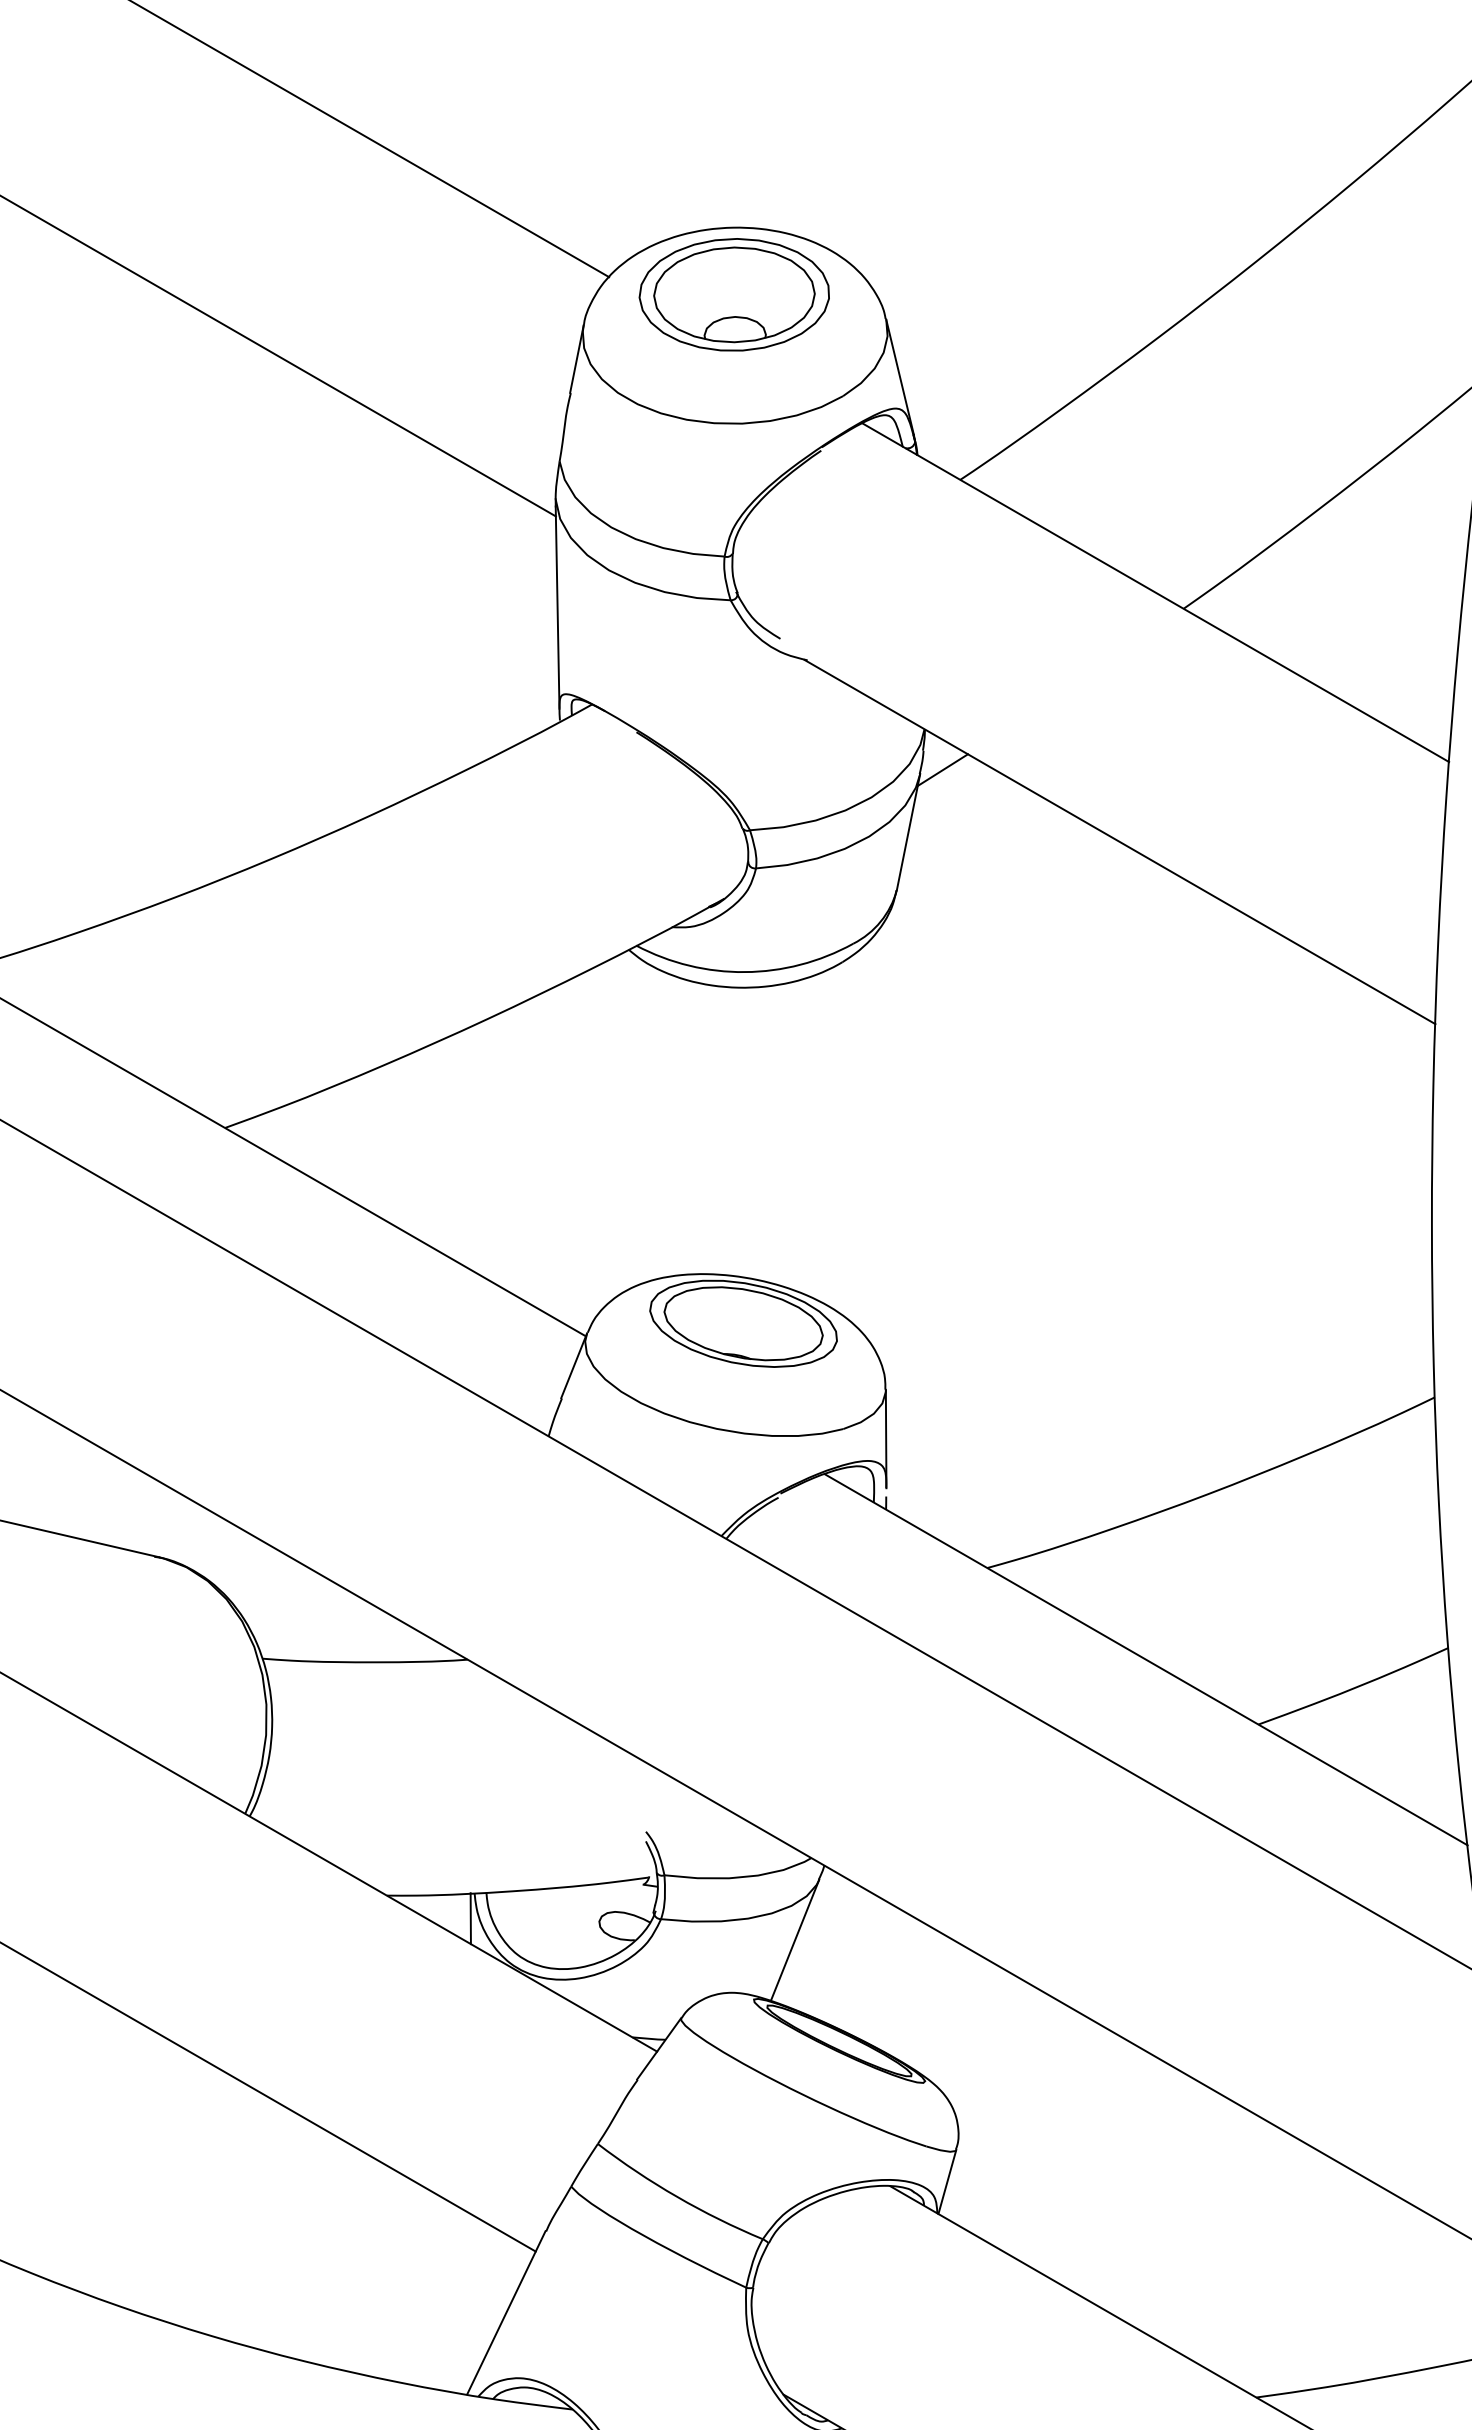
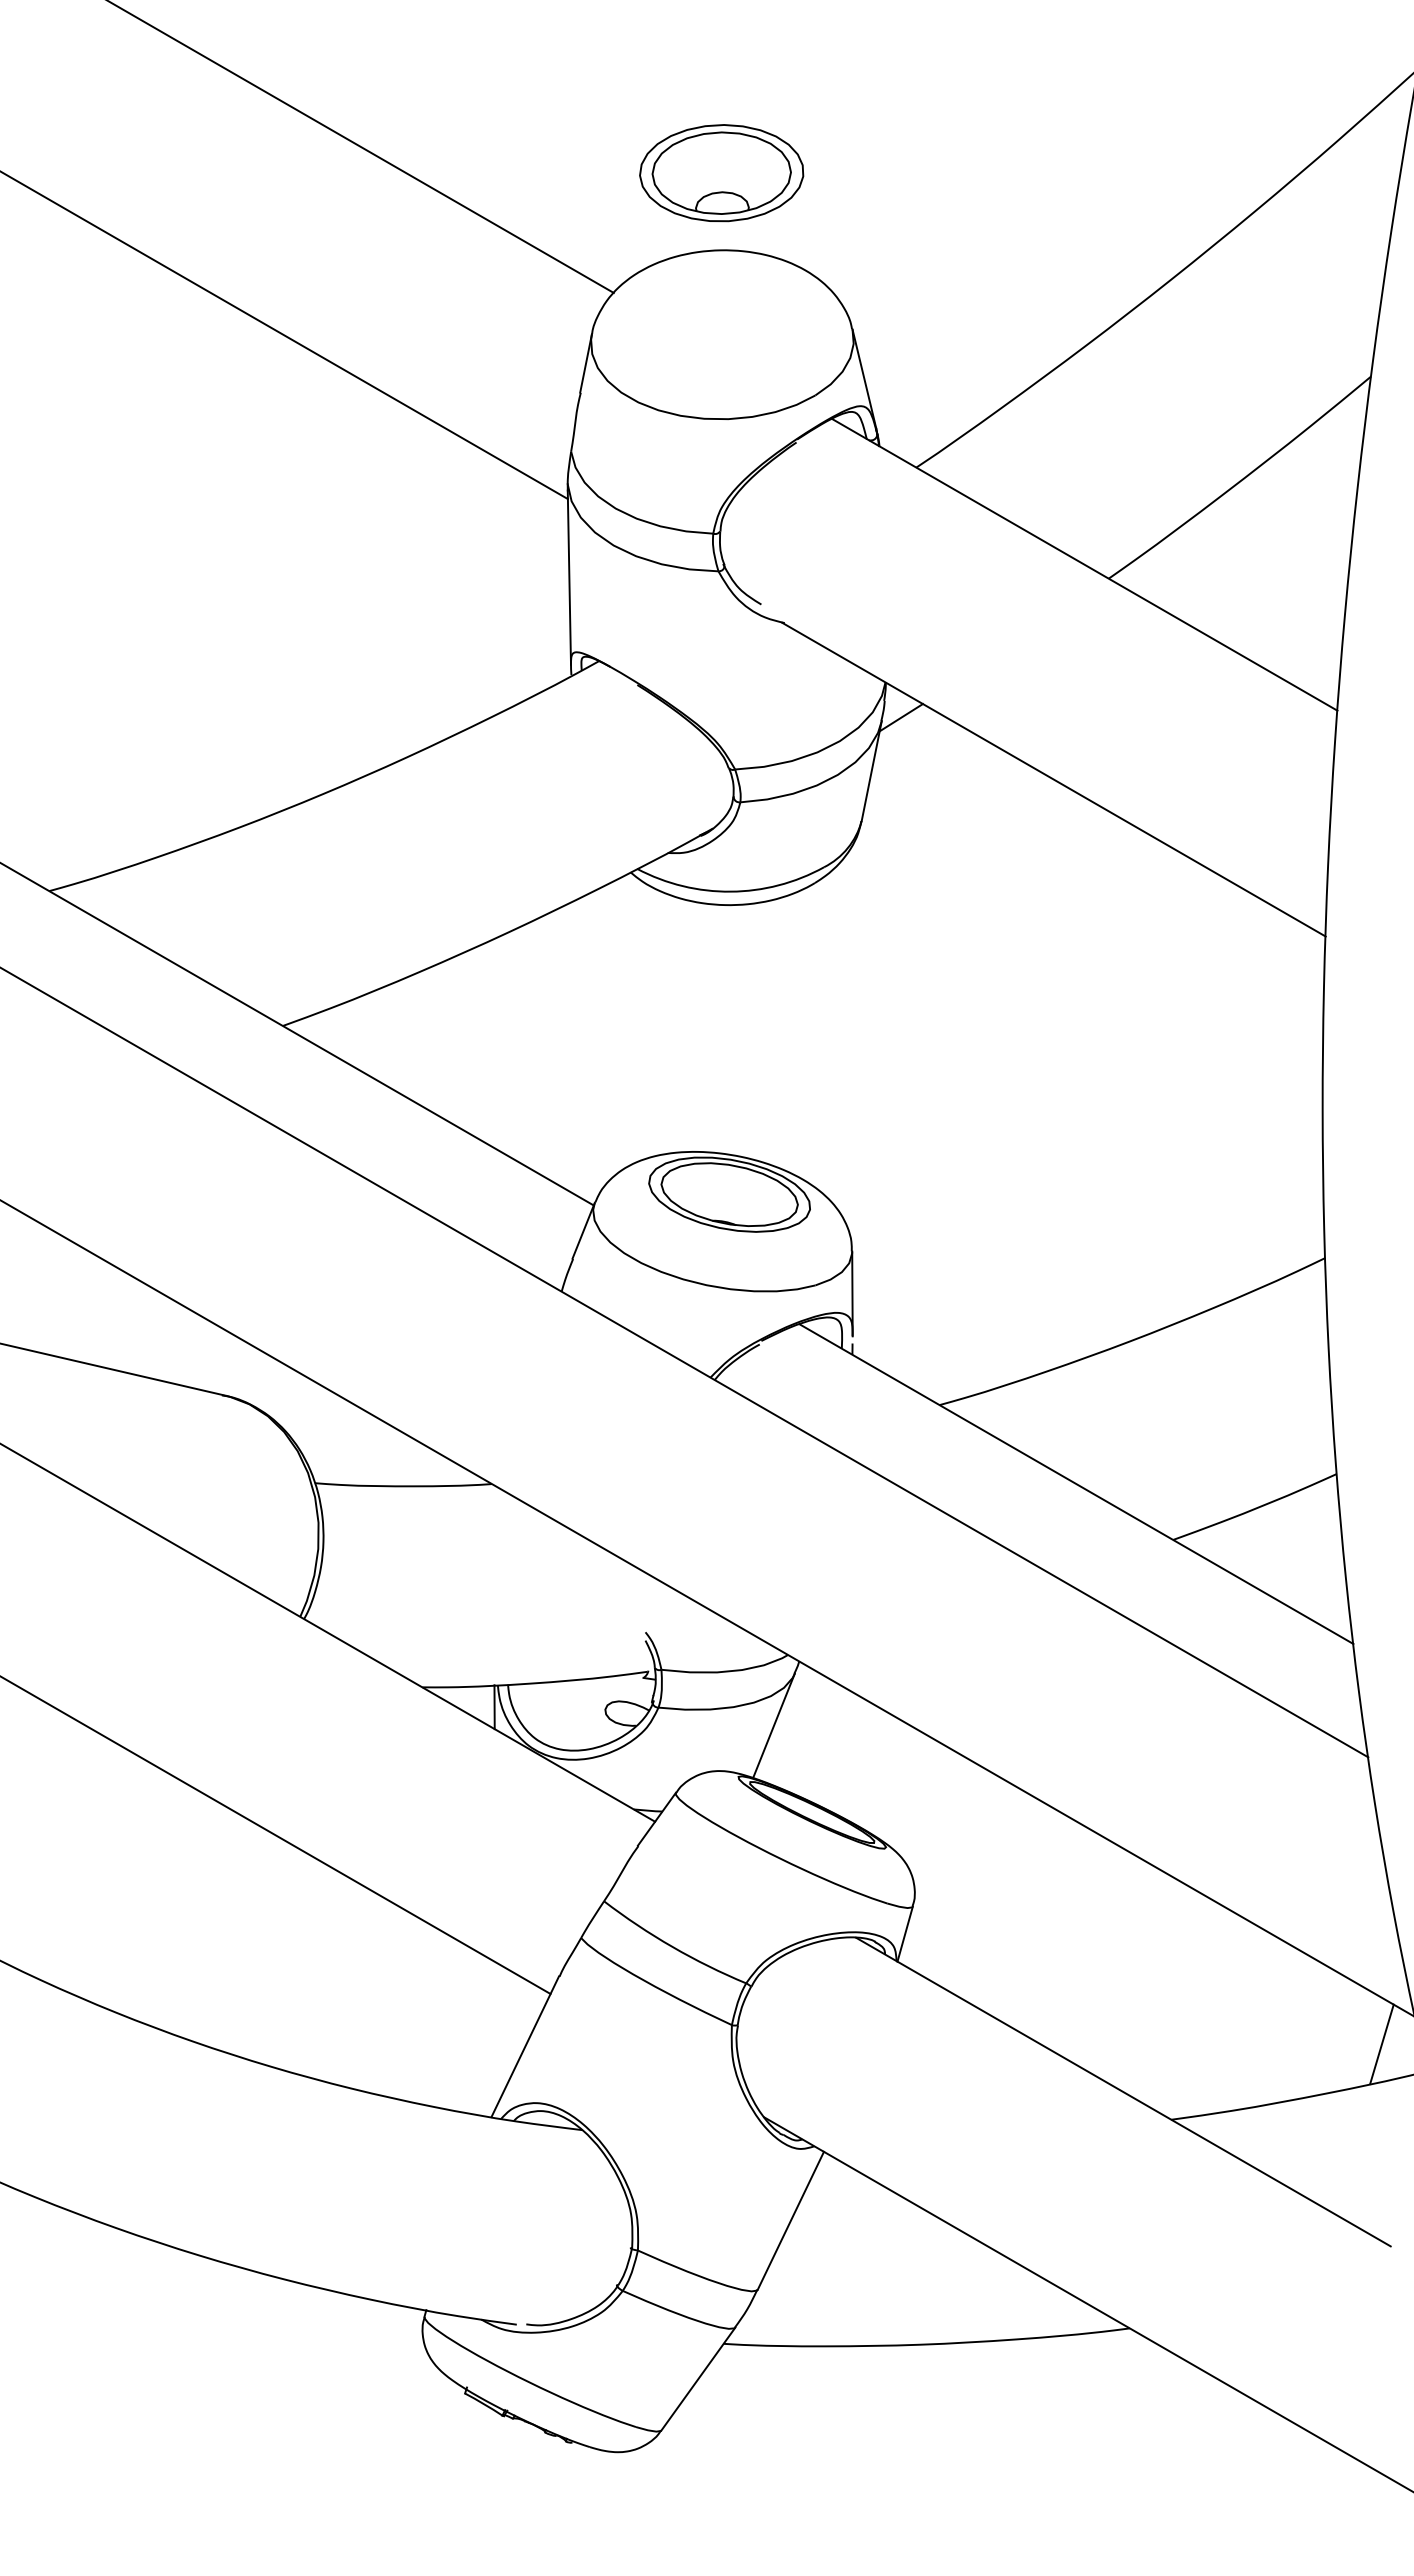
part: (734, 295) -> (721, 173), moved

